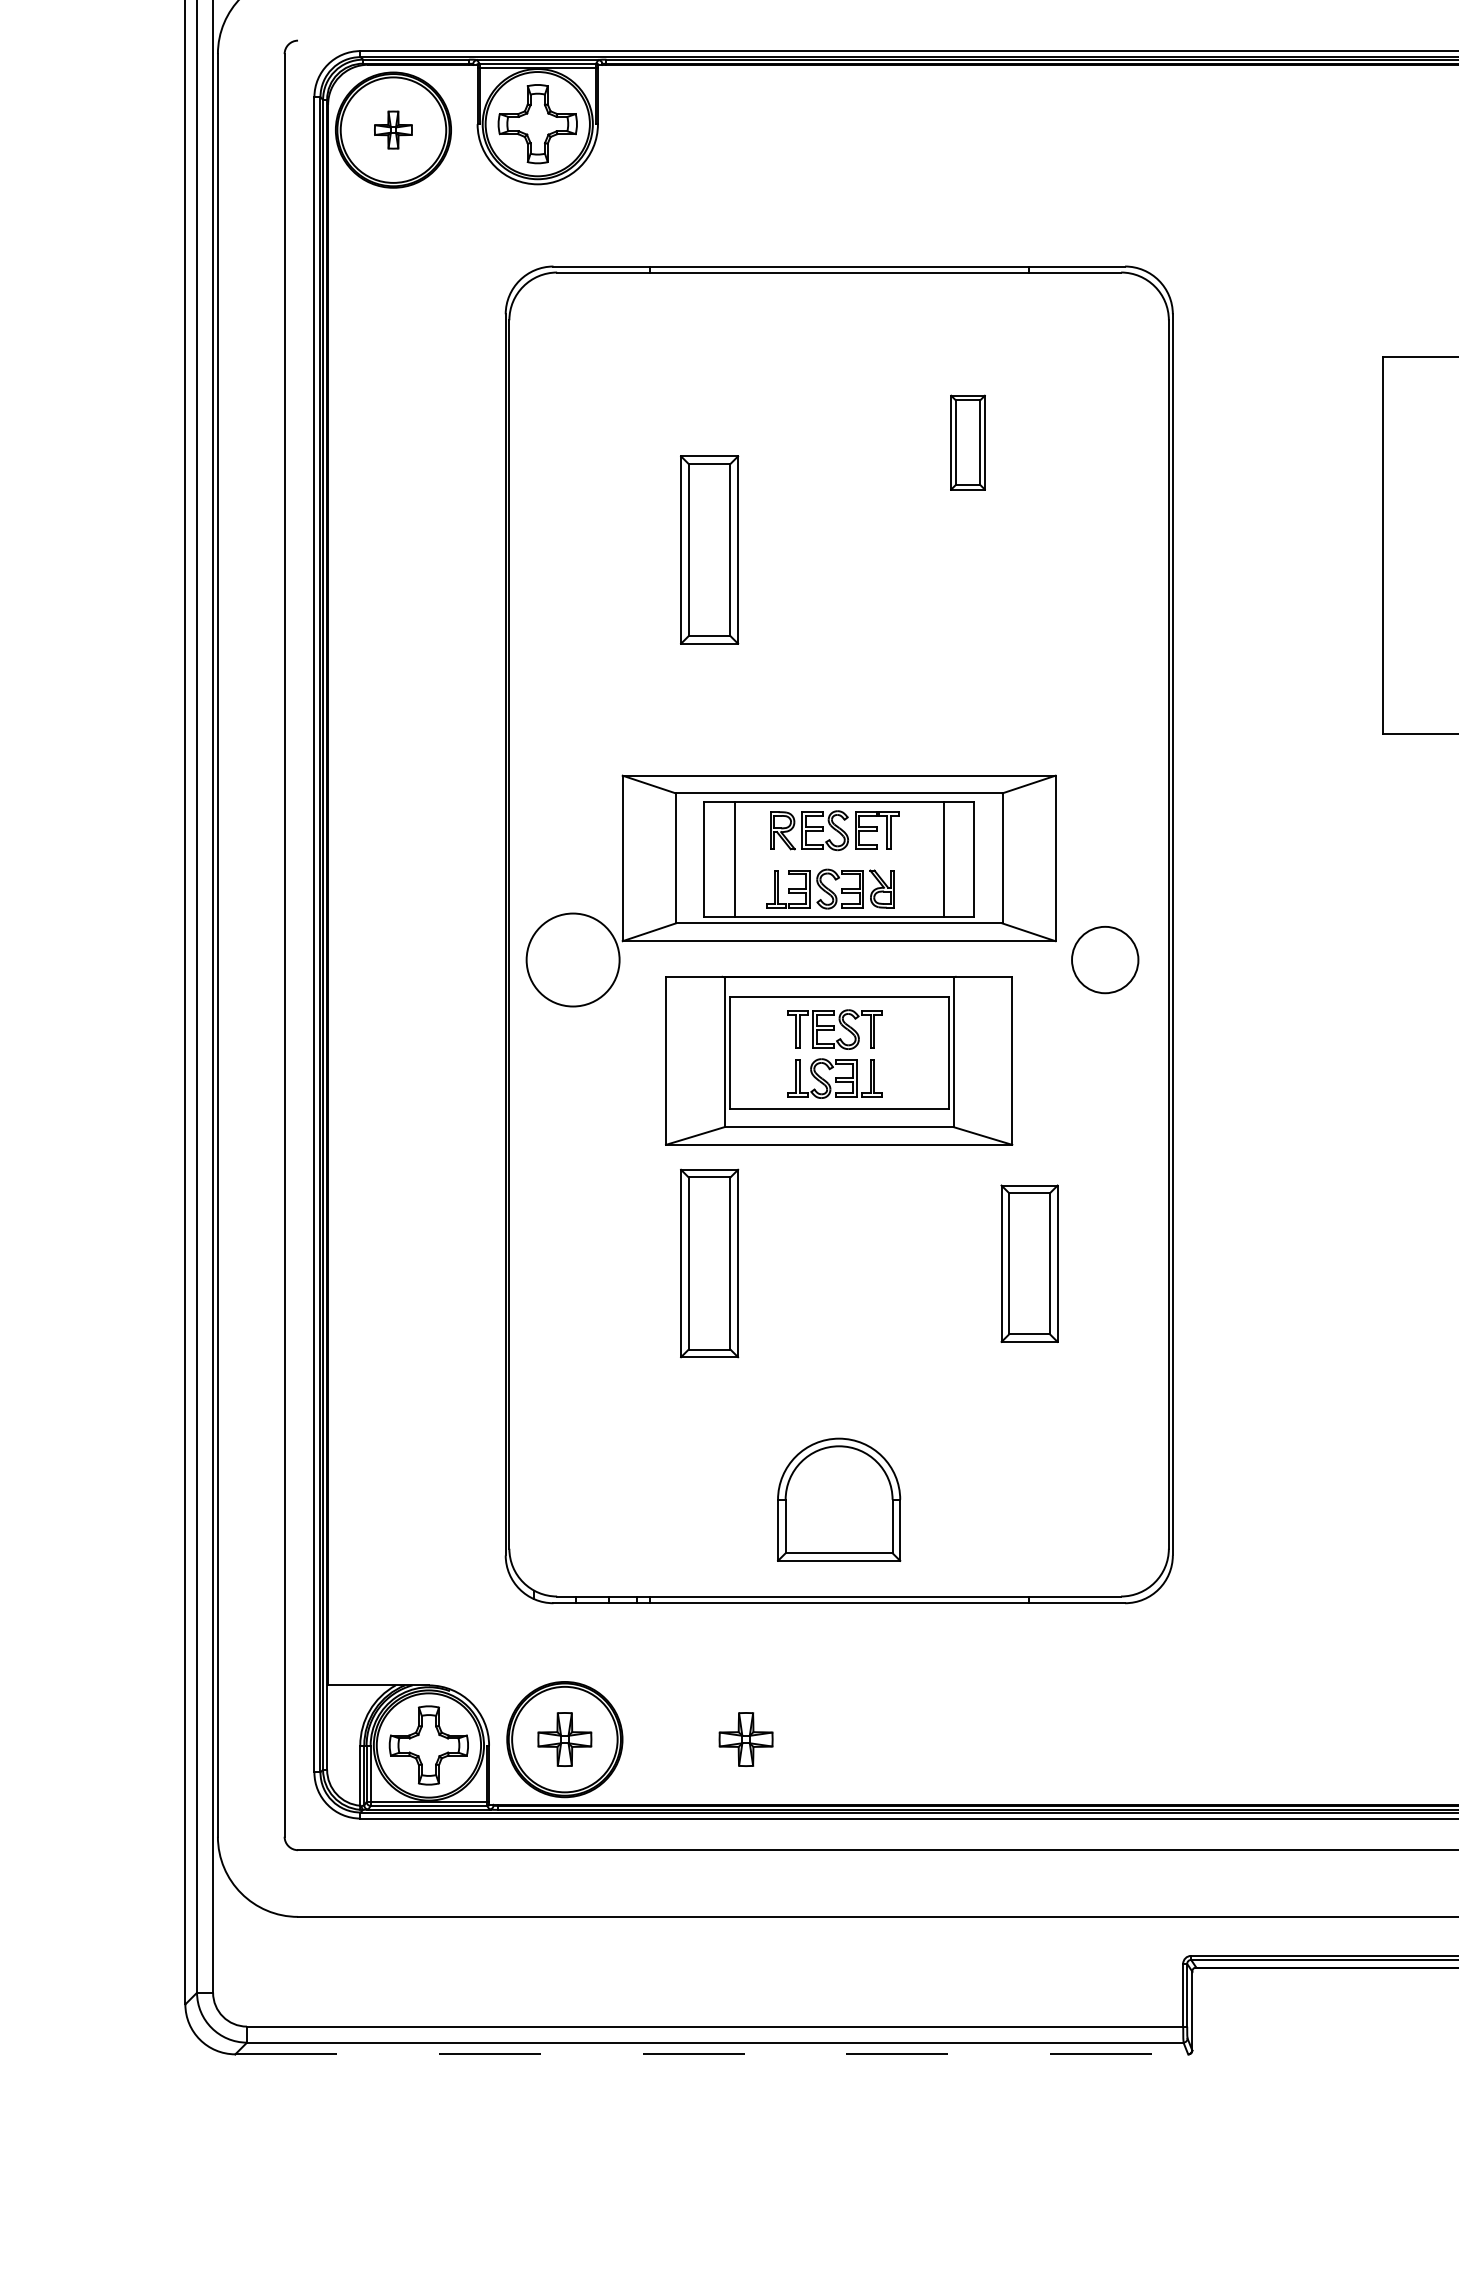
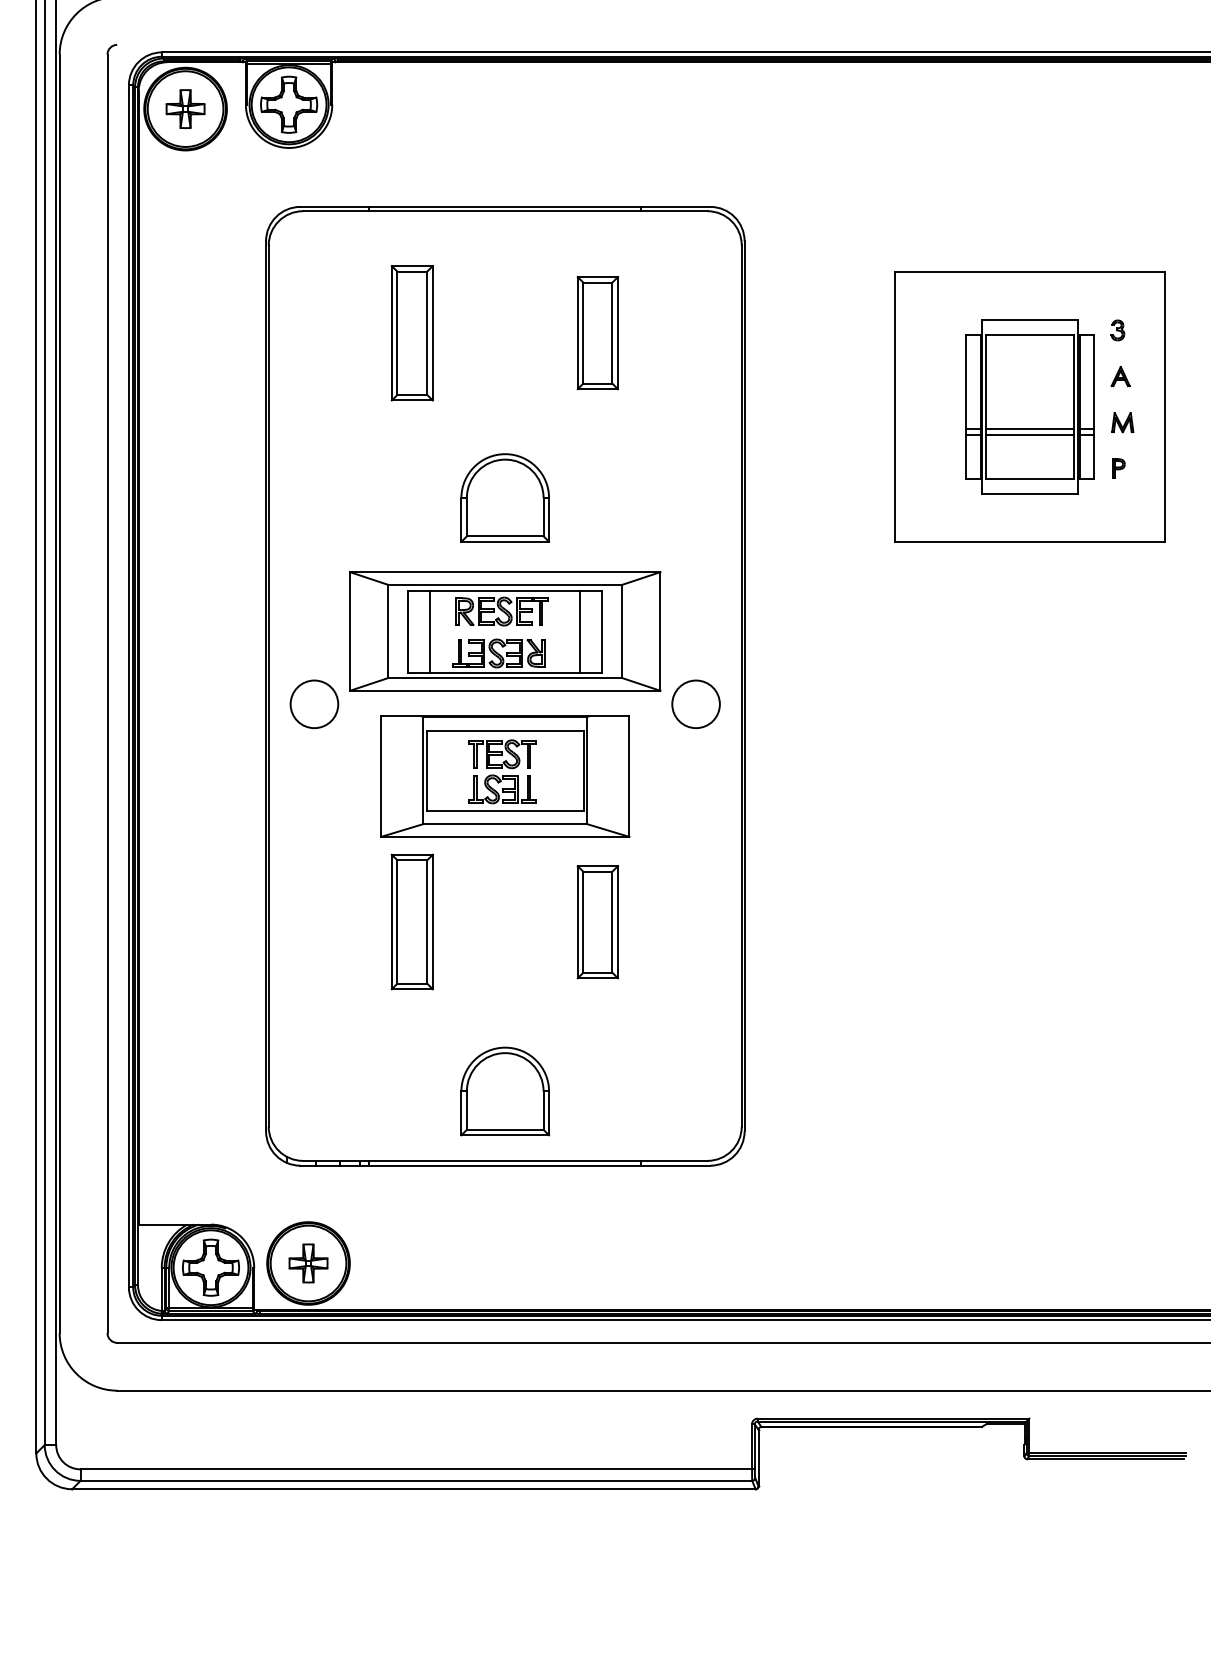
part: (393, 129) -> (185, 108), size x1.43
part: (967, 442) -> (597, 333), size x1.67
part: (708, 550) -> (411, 333), moved
part: (839, 671) -> (505, 497), added
circle: (573, 960) -> (314, 704), size x0.71
part: (1029, 1264) -> (597, 922), moved
part: (746, 1739) -> (438, 1263), removed
line: (711, 2054) -> (413, 1489), dashed -> solid

